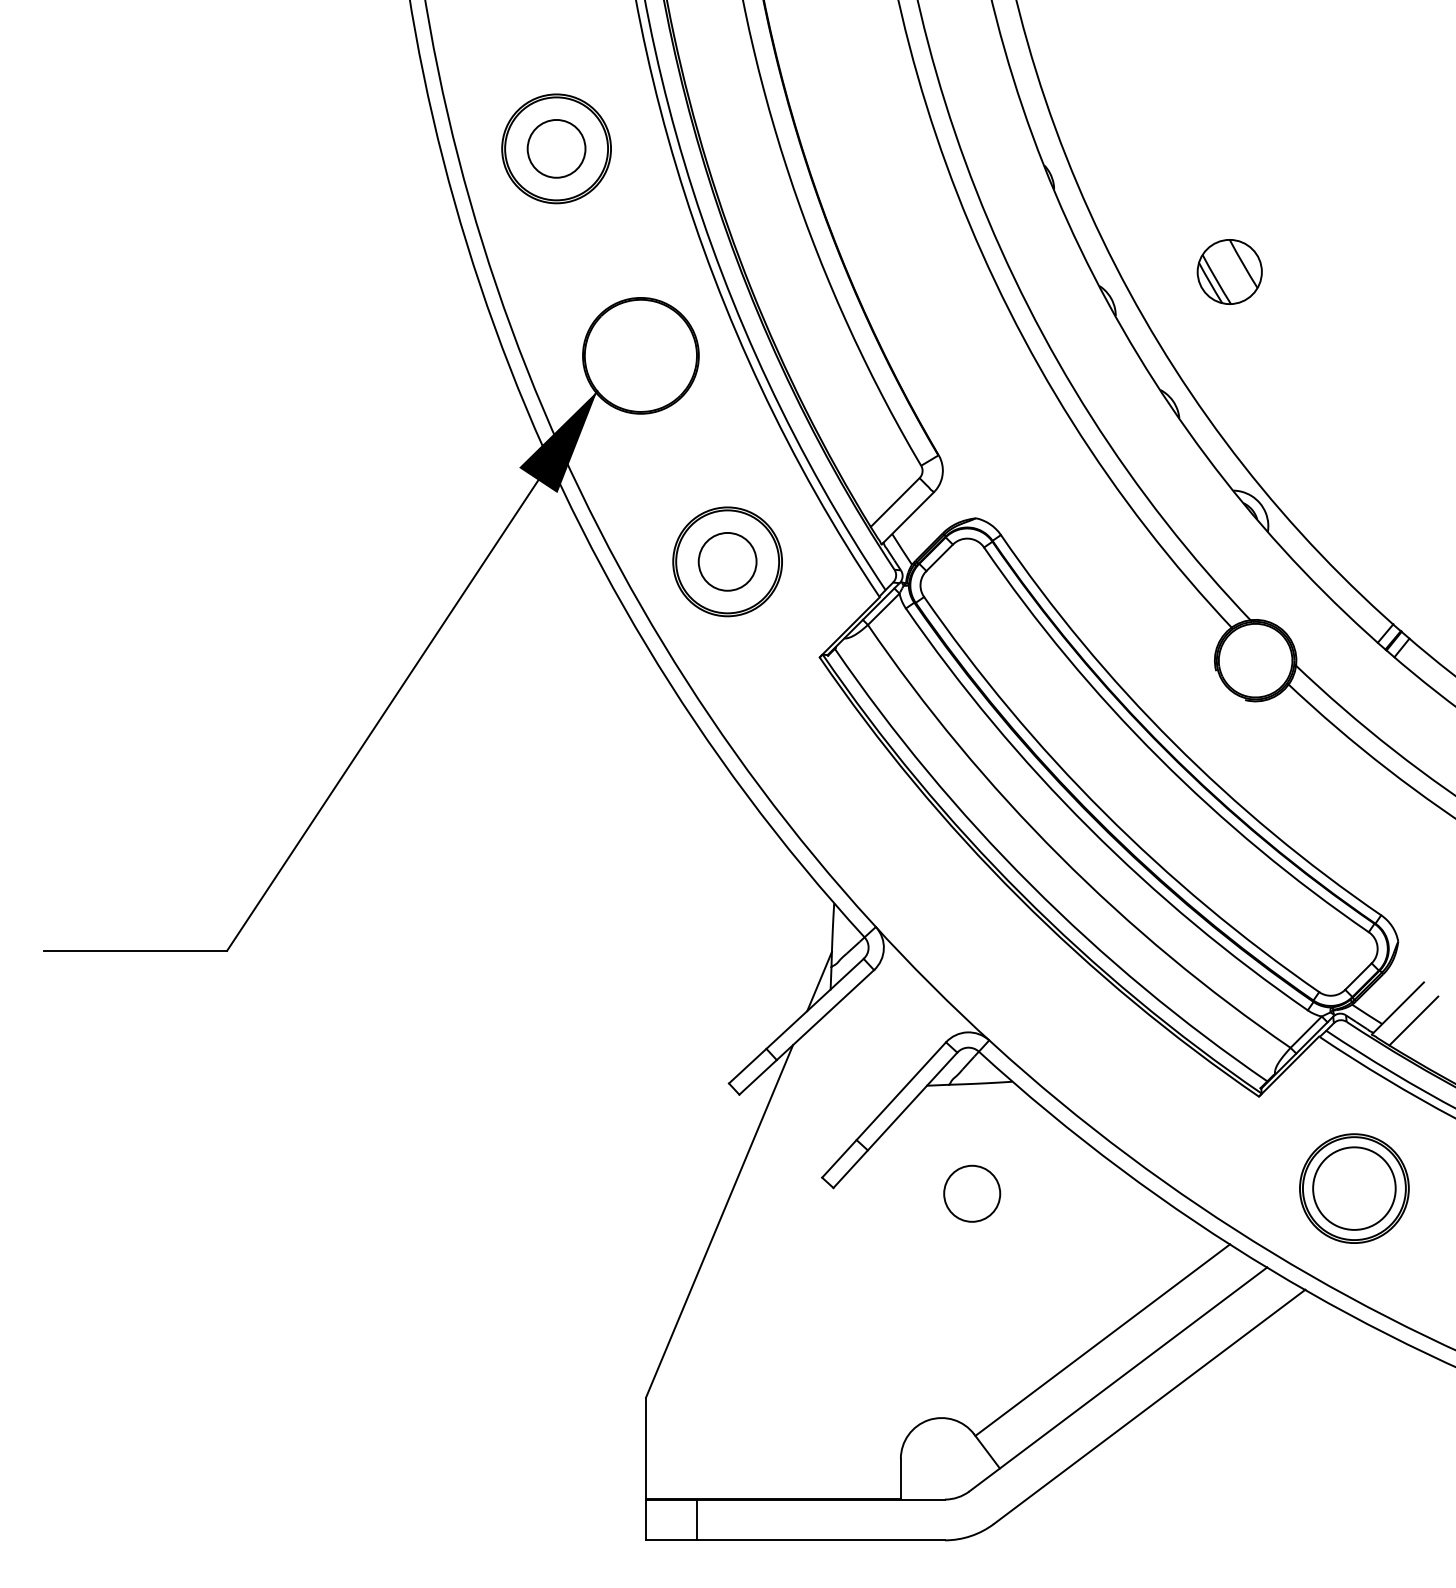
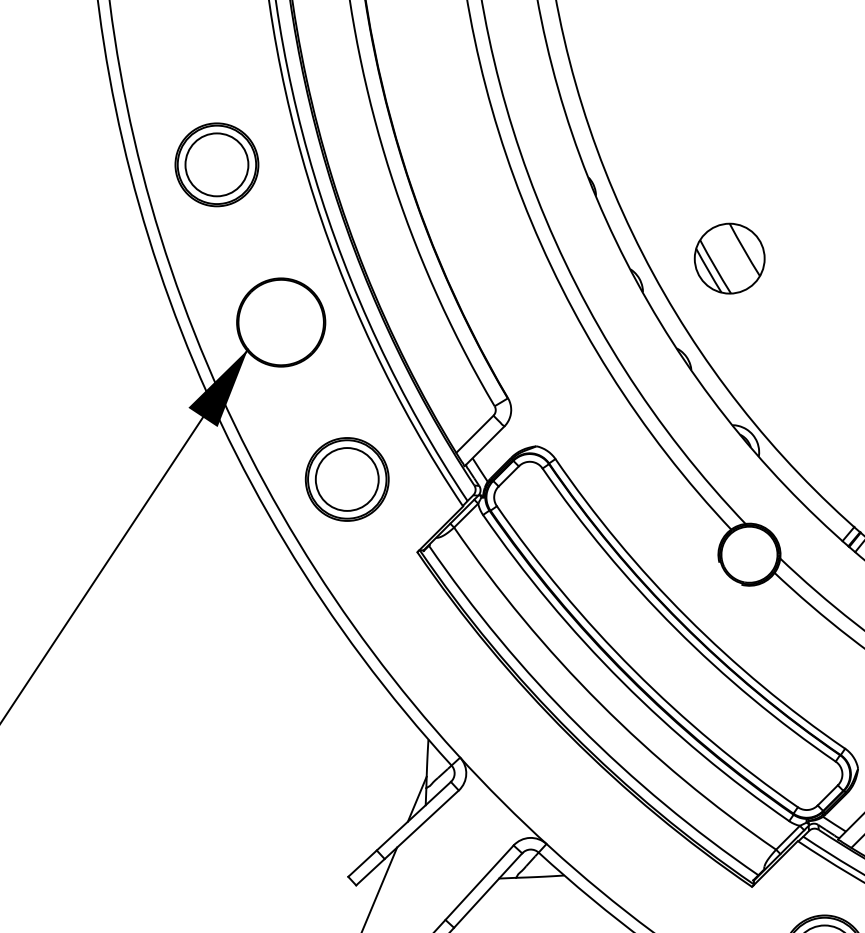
circle: (556, 148) -> (216, 164), size x1.43
part: (1229, 271) -> (729, 258), size x1.43
circle: (727, 561) -> (347, 479), size x1.43

